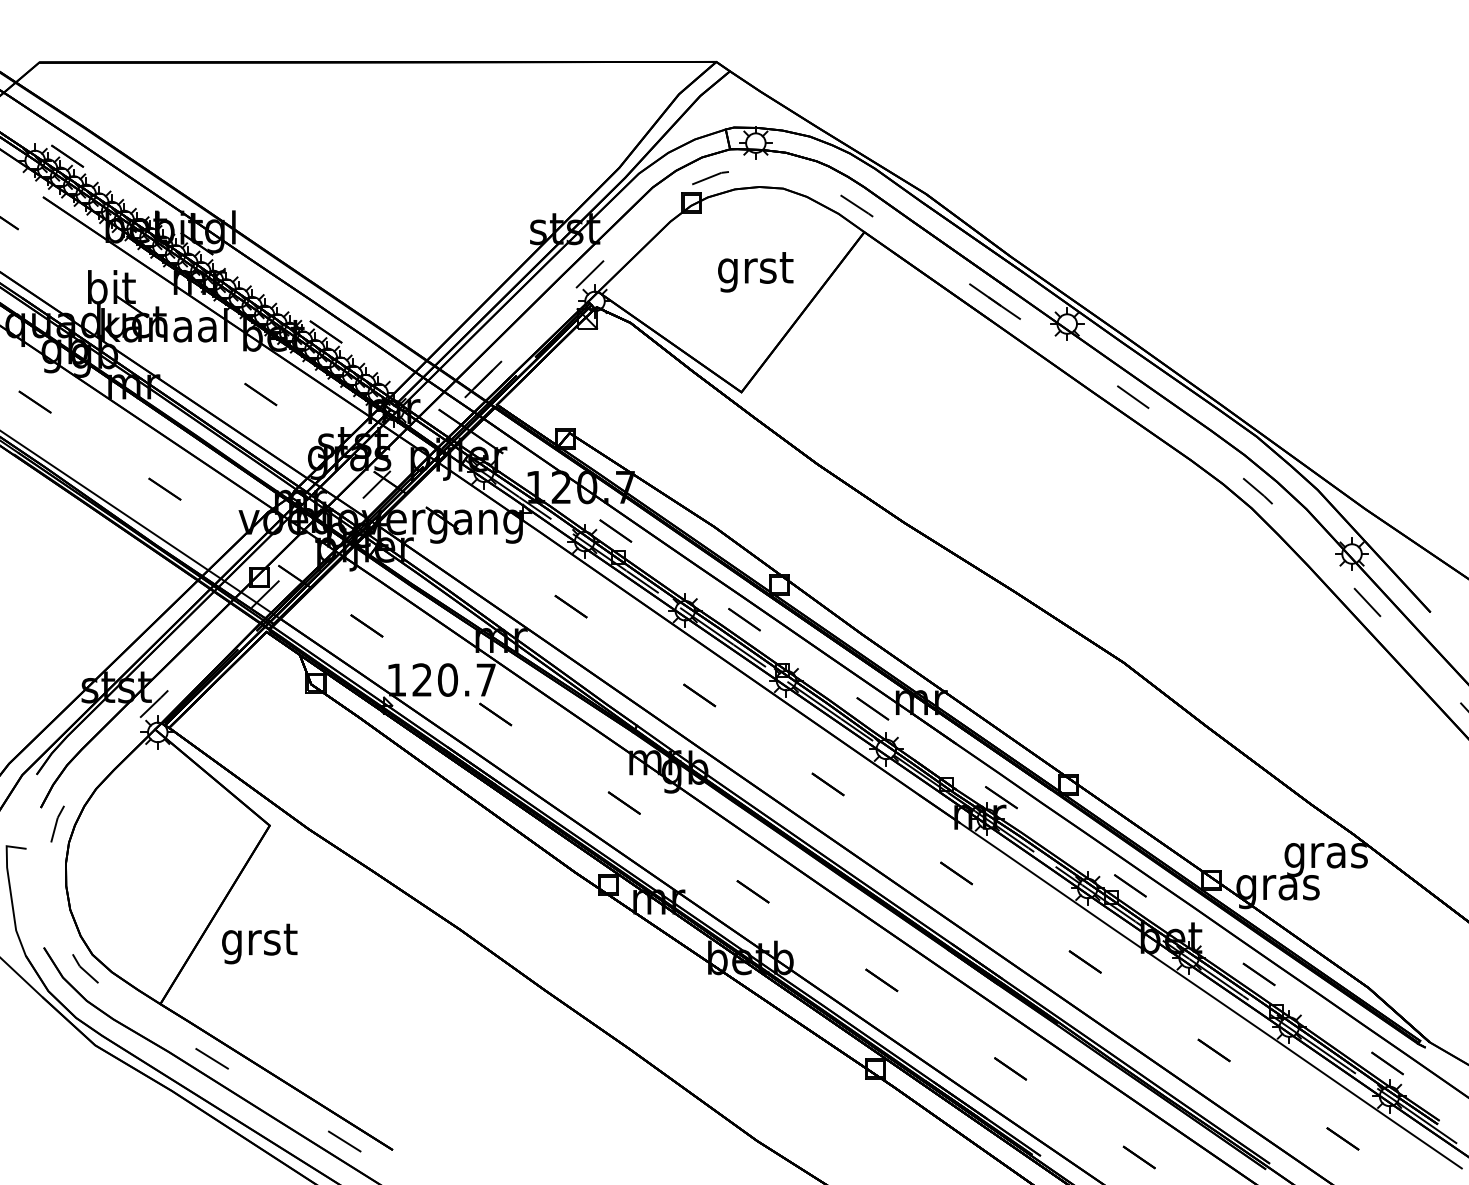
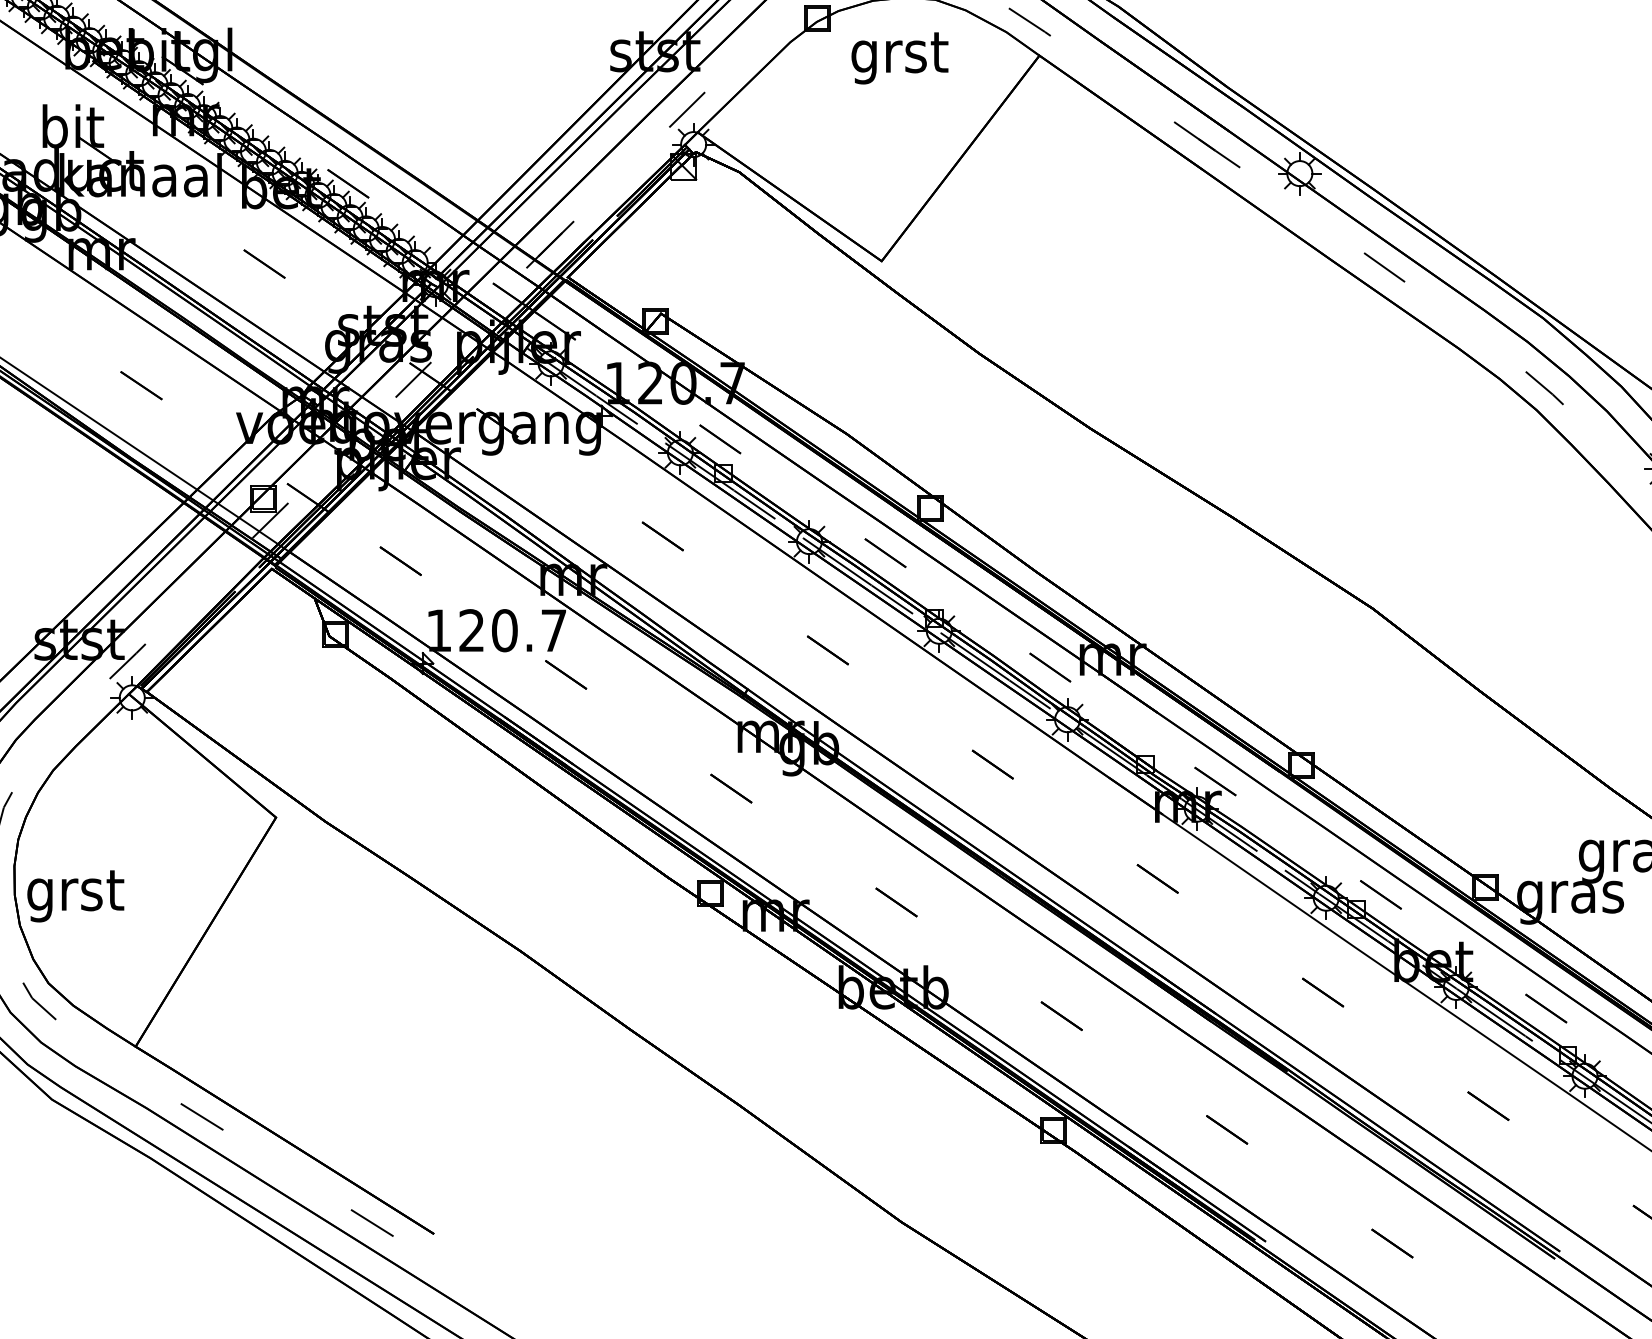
text: (755, 272) -> (899, 58), moved
text: (259, 943) -> (75, 895), moved

